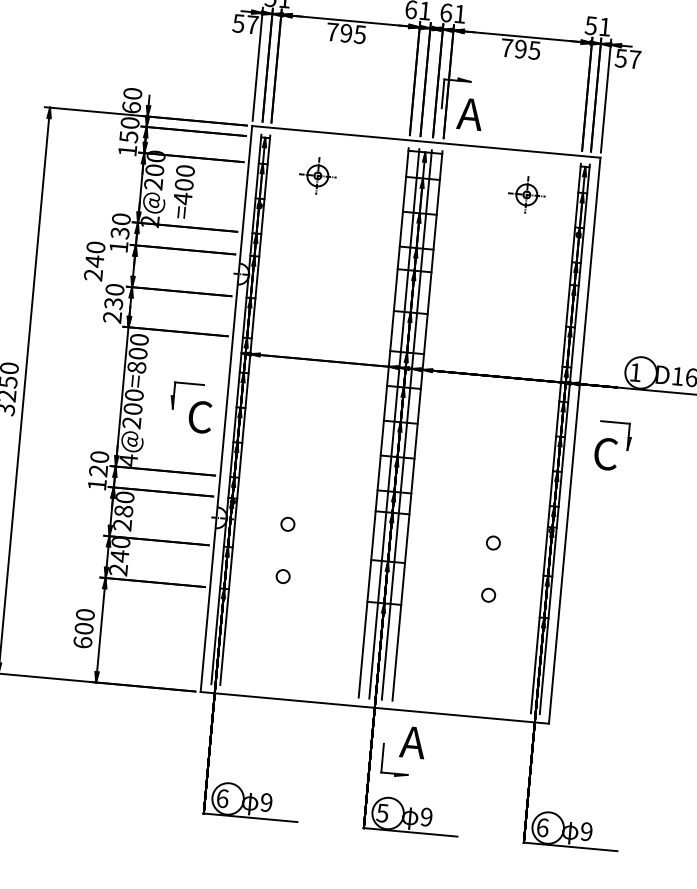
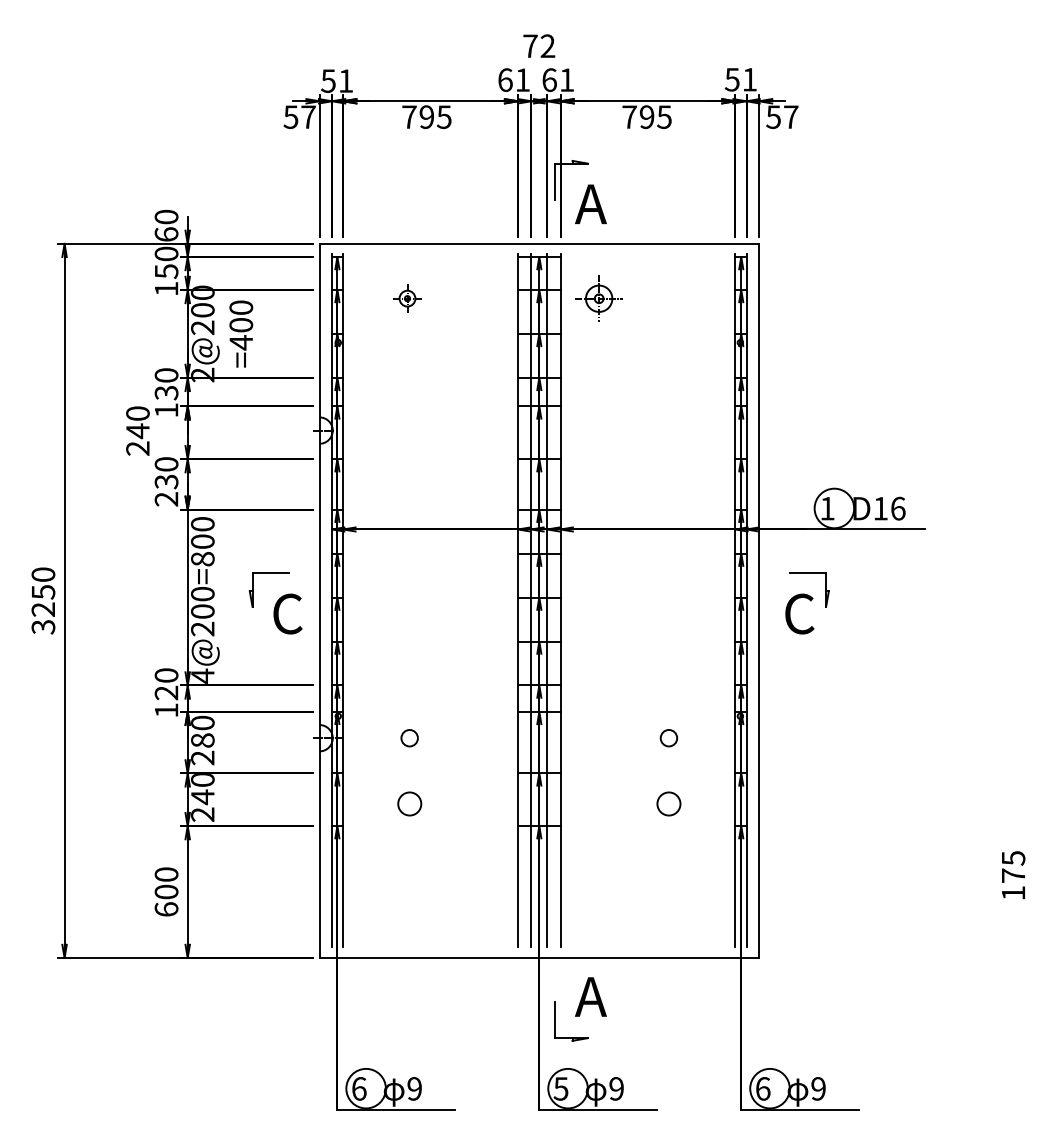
part: (317, 175) -> (407, 298), size x0.6
part: (526, 194) -> (598, 298), moved
circle: (282, 576) -> (409, 804), size x1.4
circle: (488, 595) -> (668, 804), size x1.4

